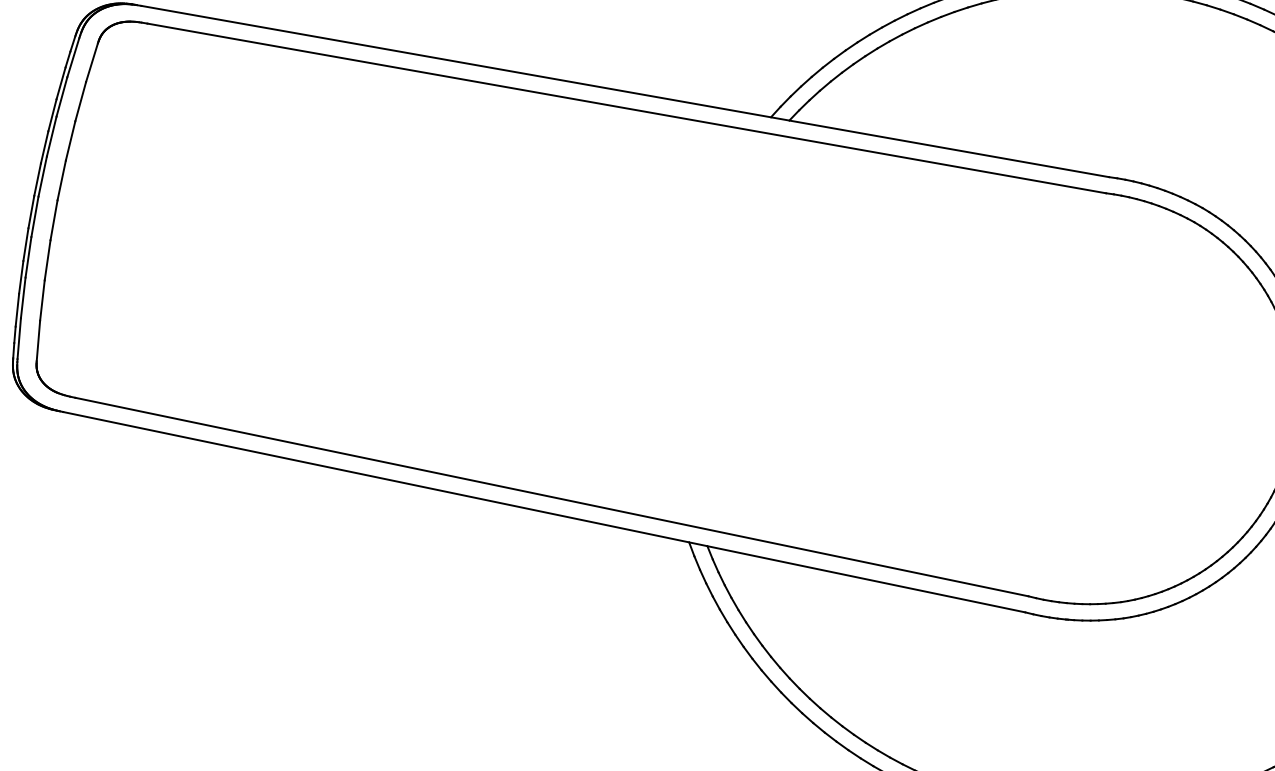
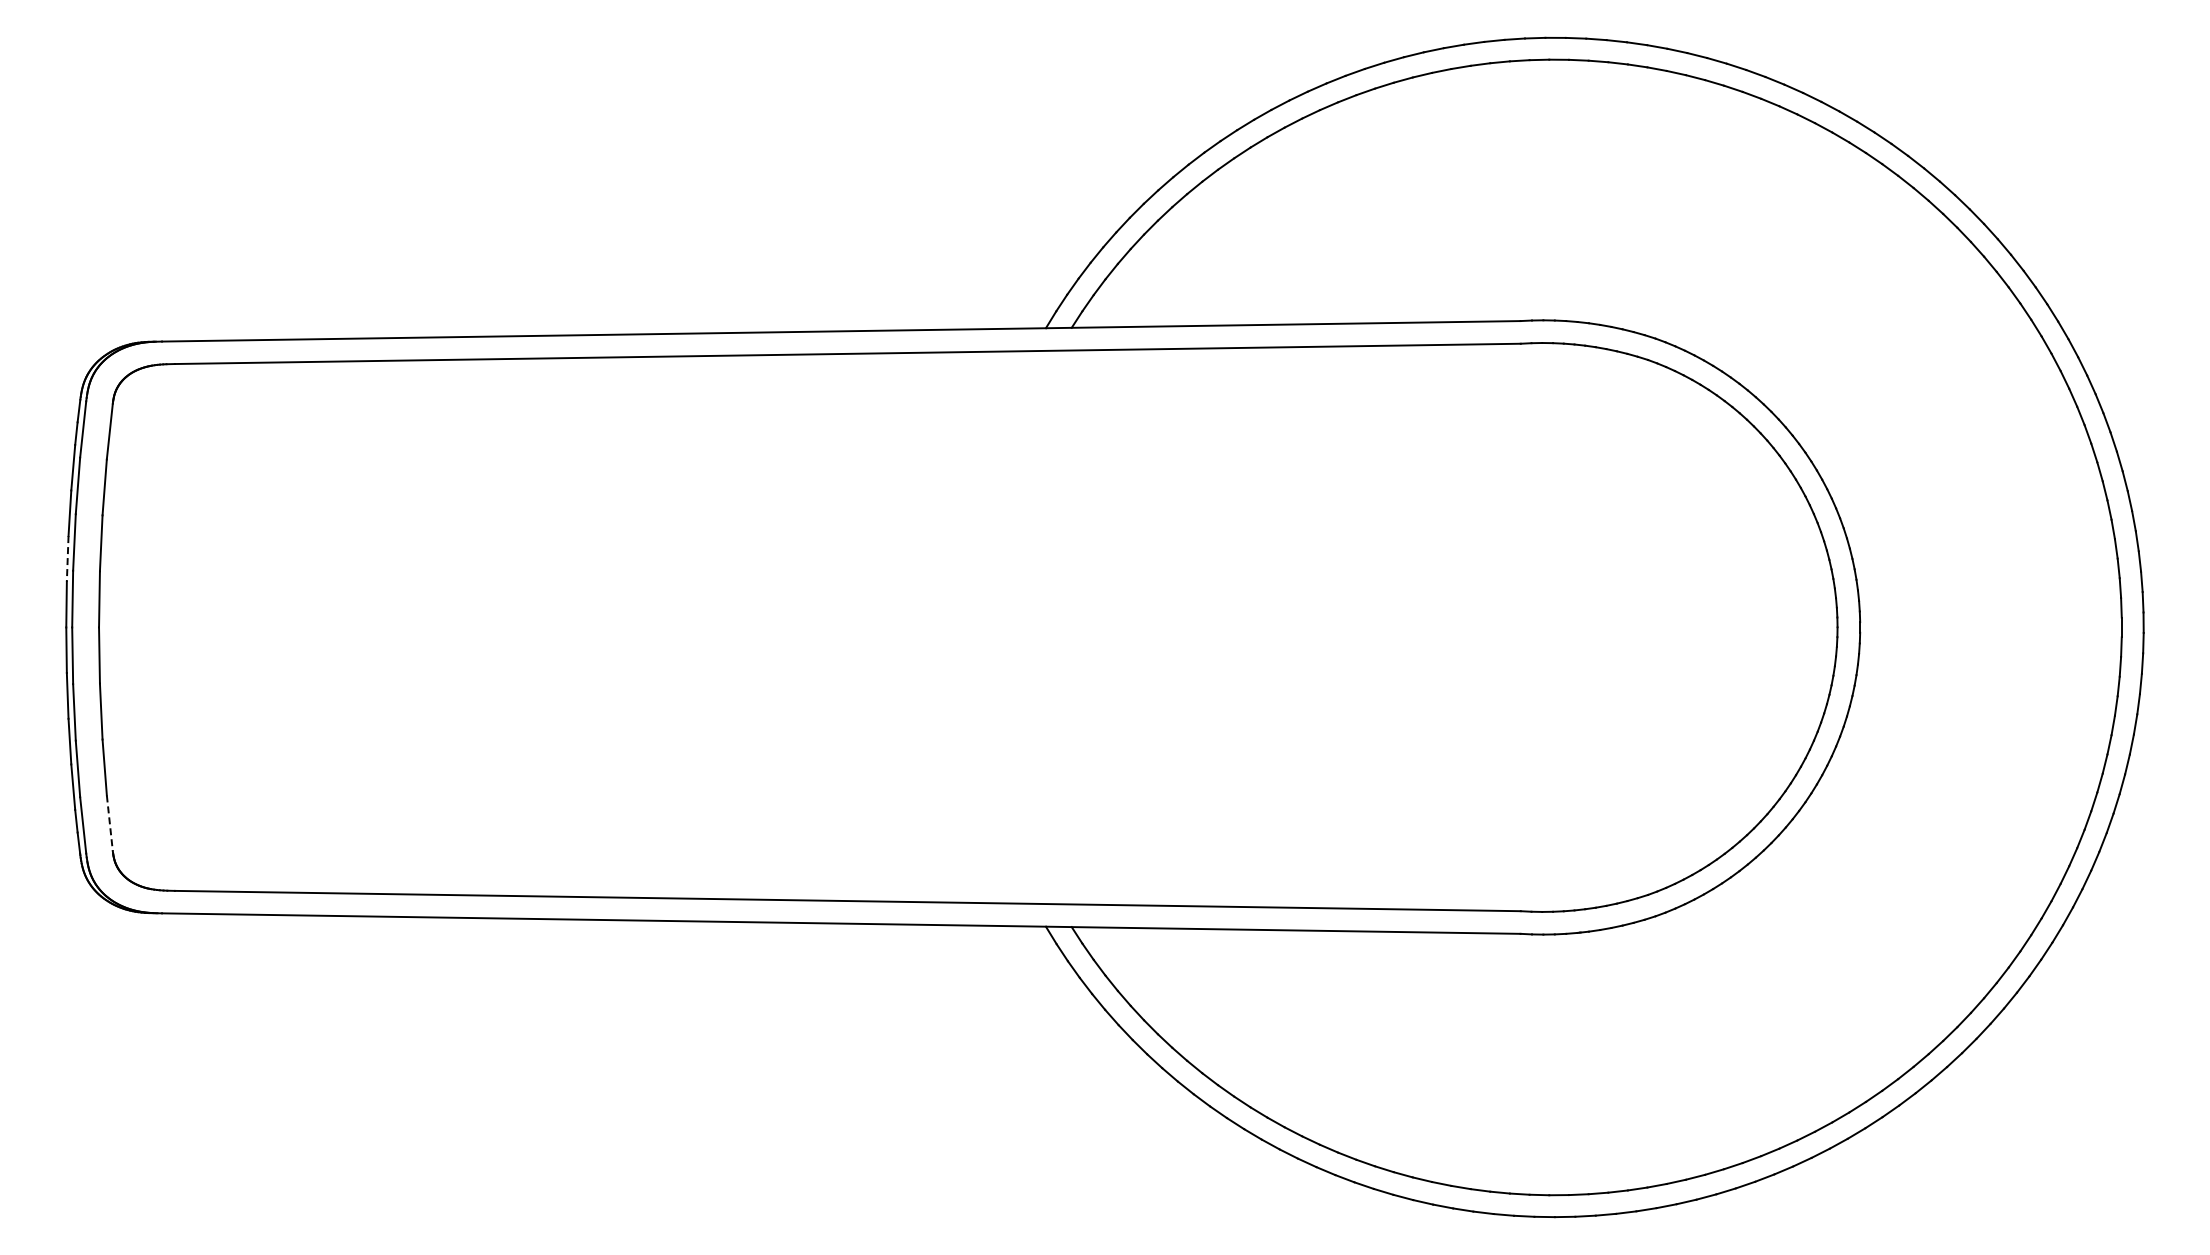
line: (44, 147) -> (67, 558), solid -> dashed
line: (38, 341) -> (109, 823), solid -> dashed

